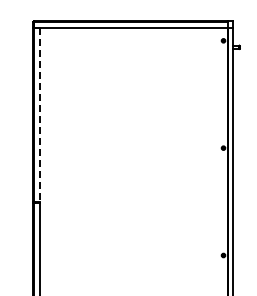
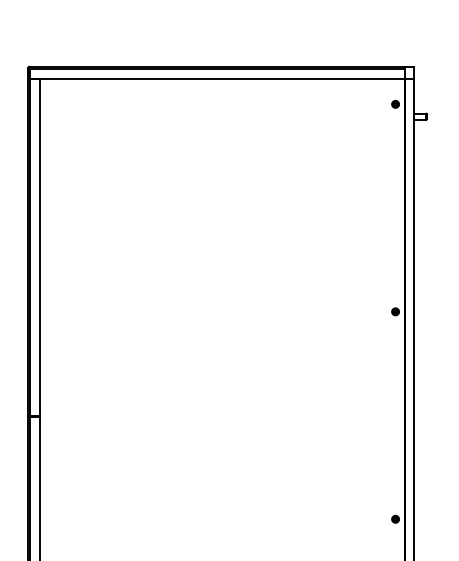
line: (39, 114) -> (39, 246), dashed -> solid

